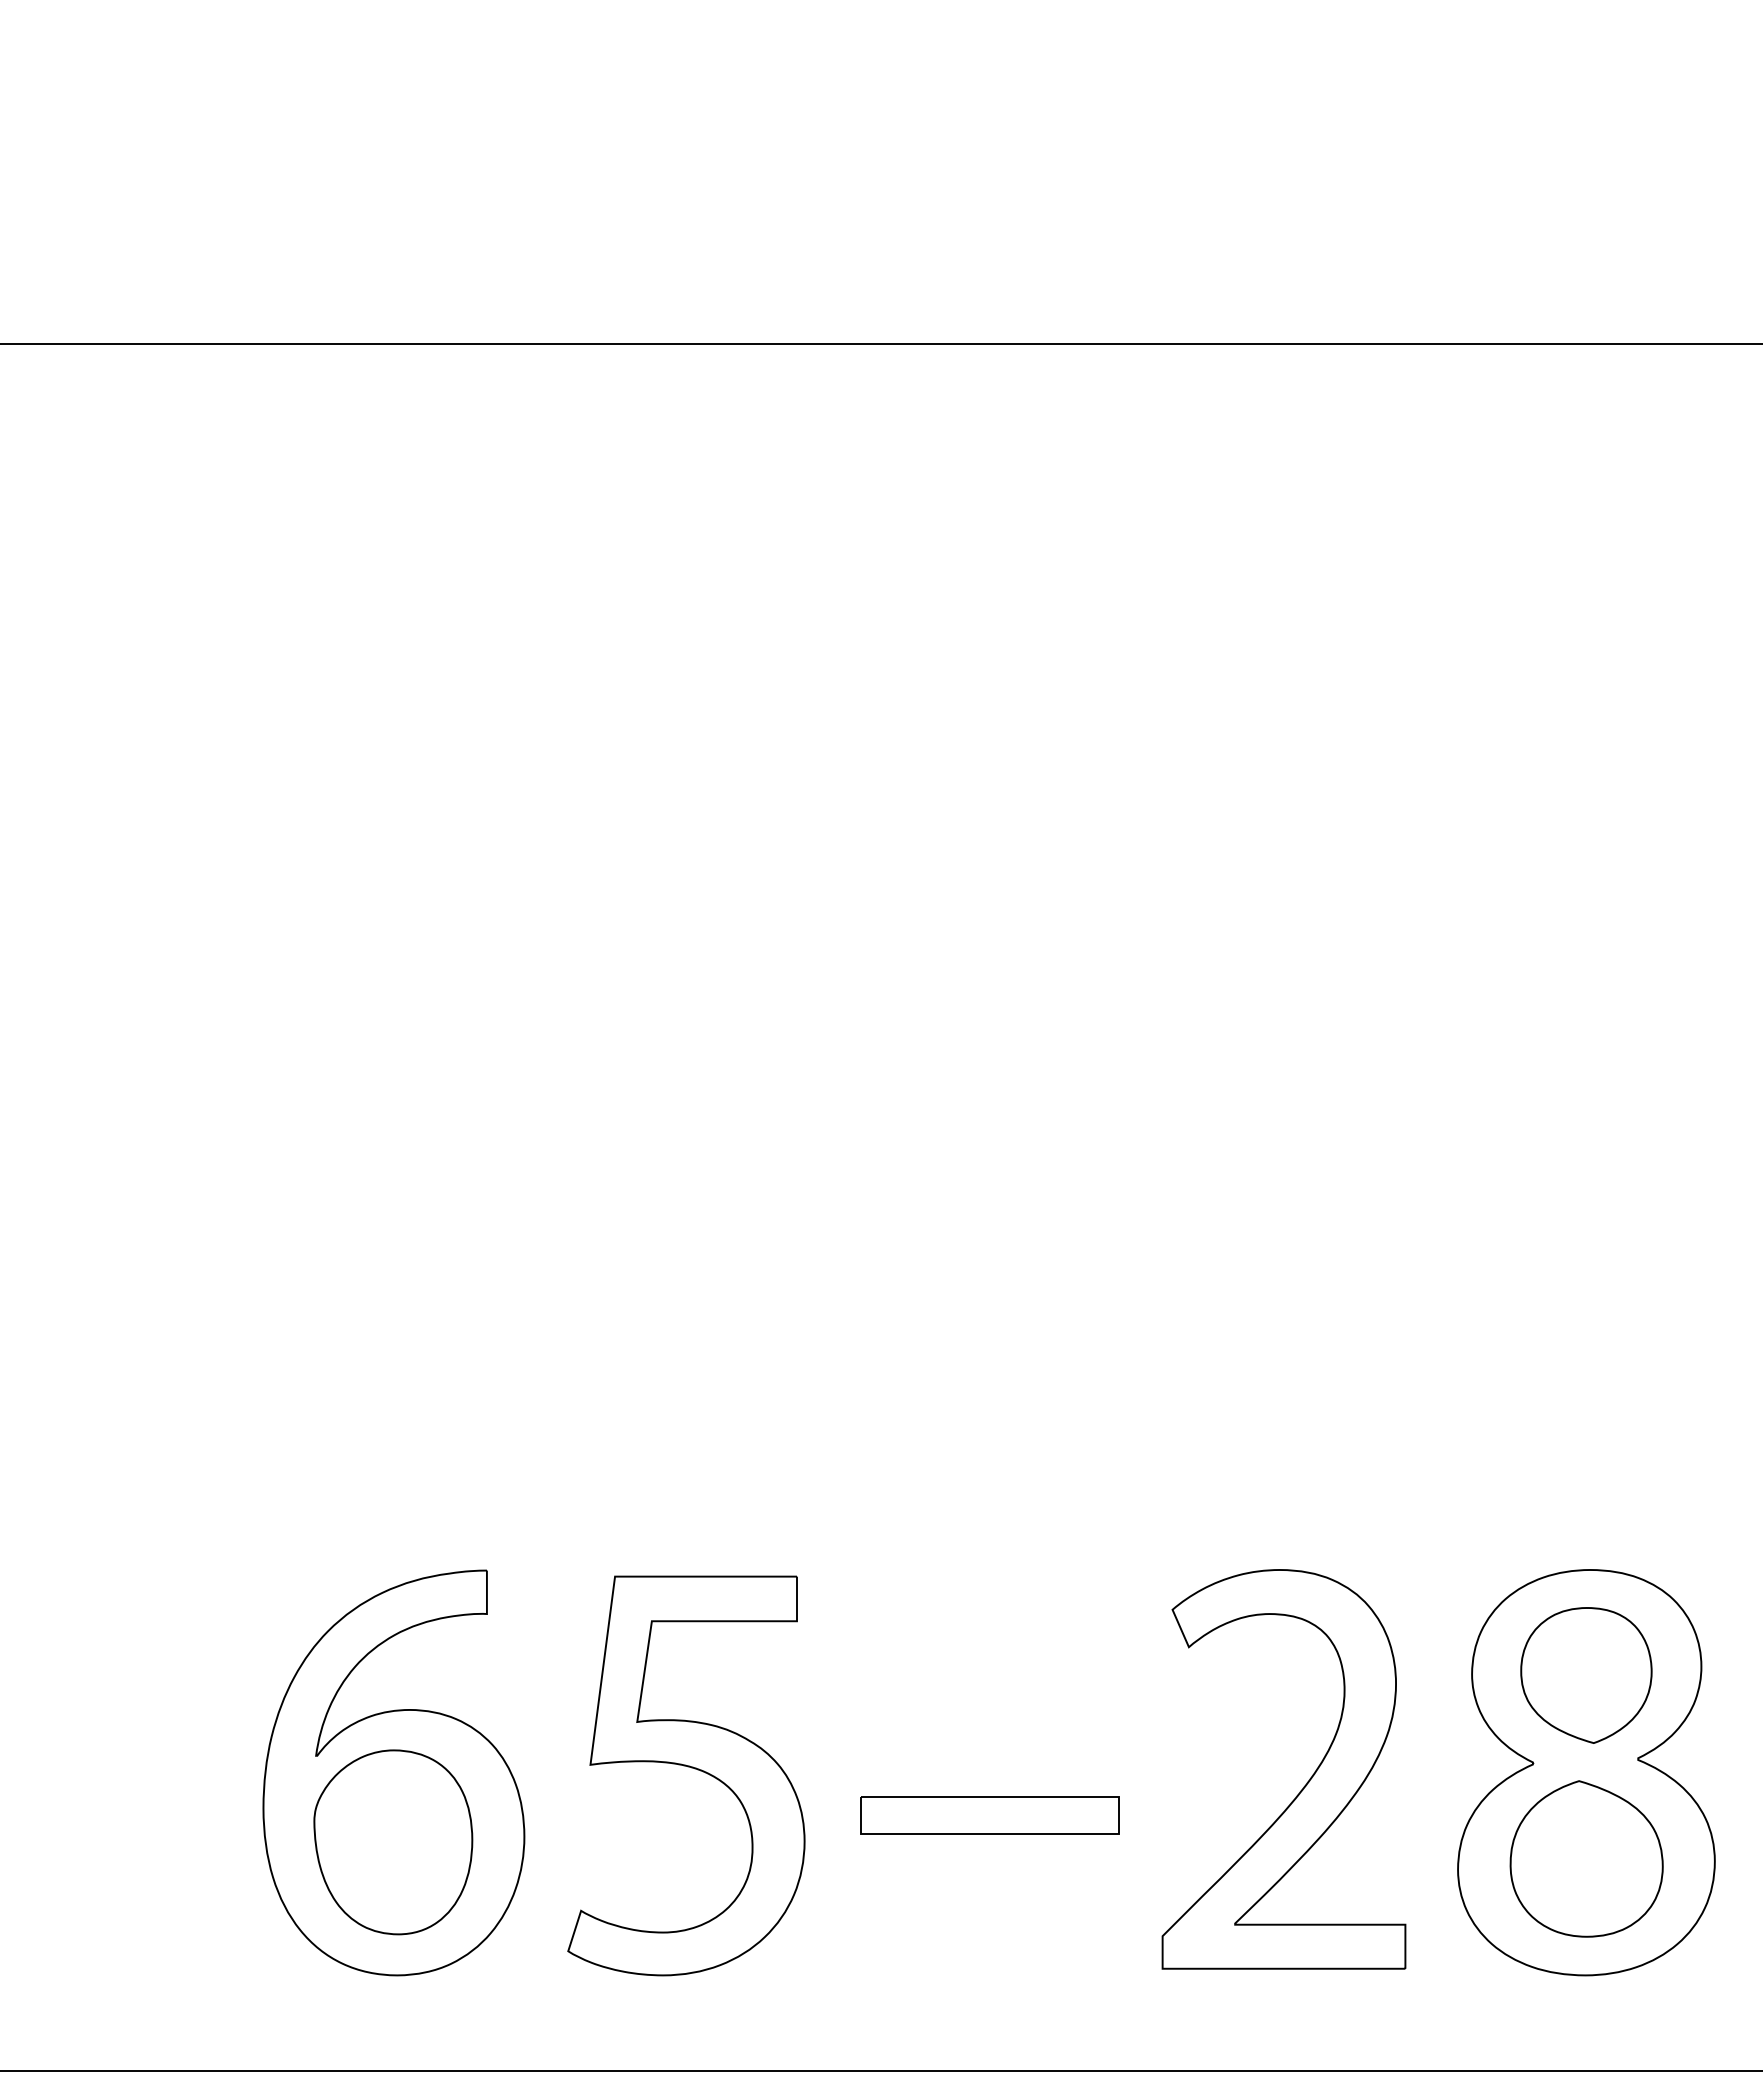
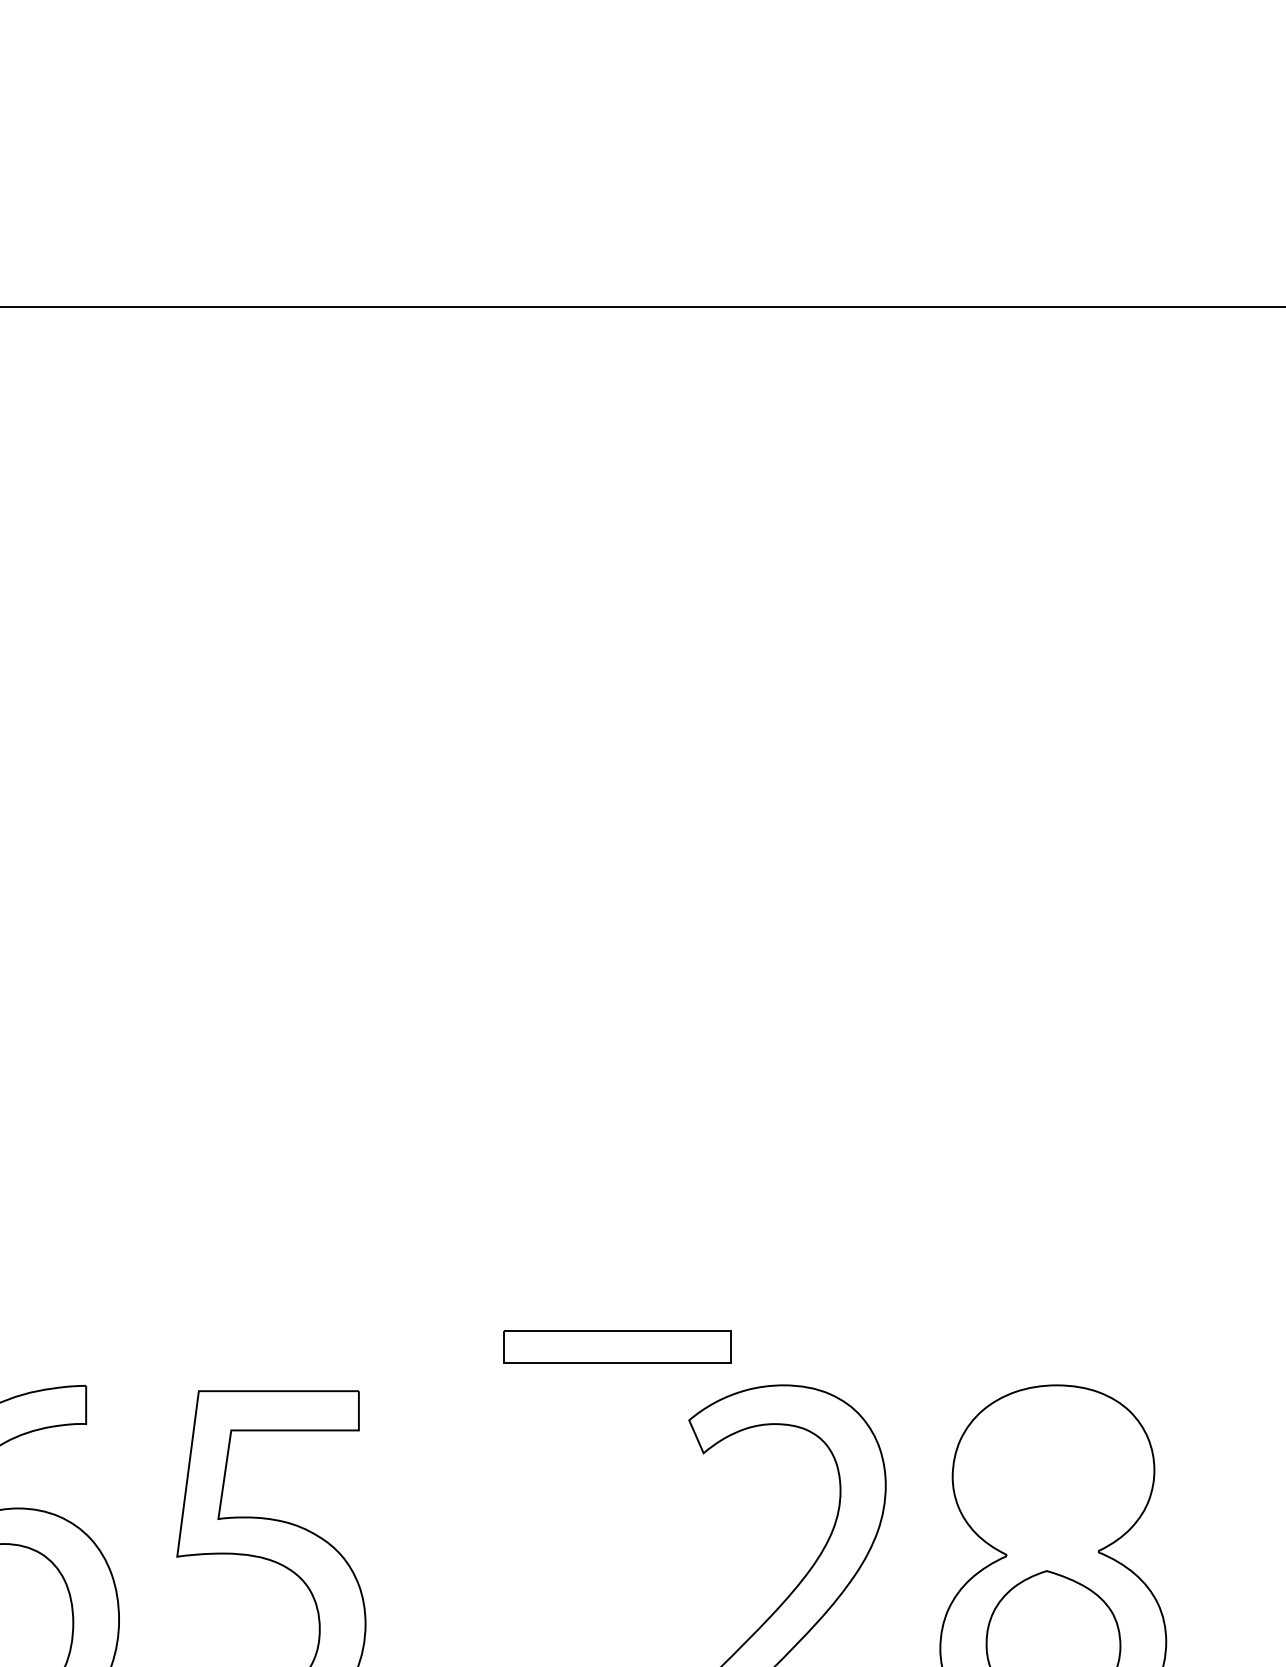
part: (1586, 1675) -> (1053, 1478), removed
part: (989, 1815) -> (617, 1347), moved

